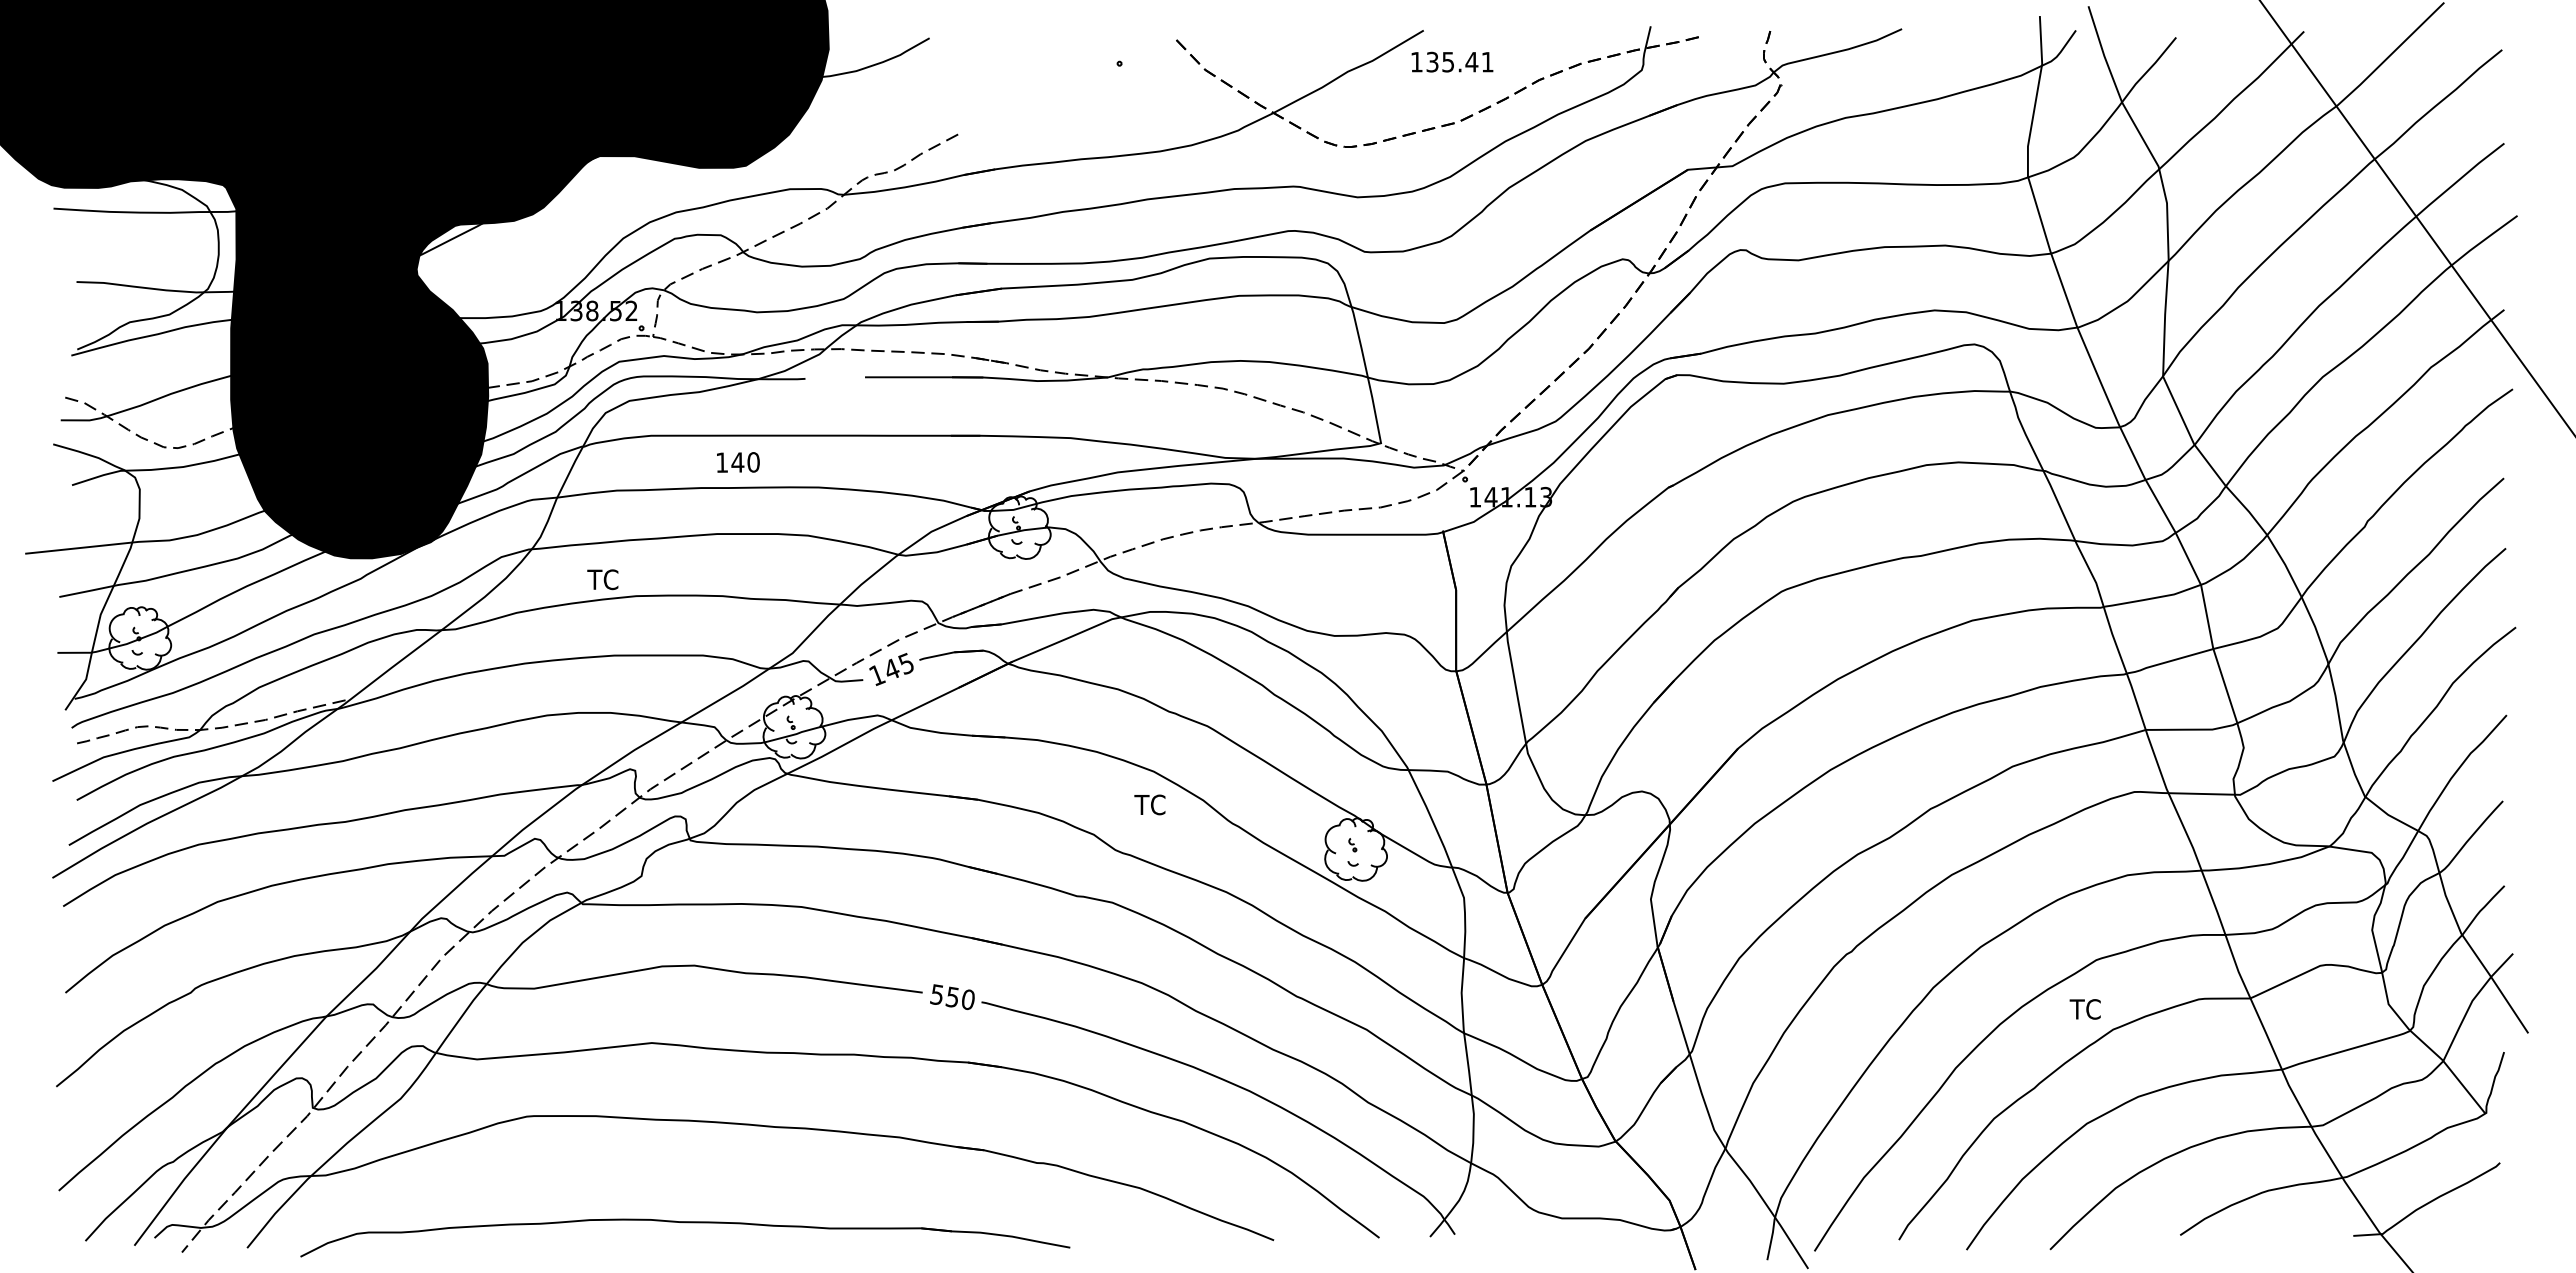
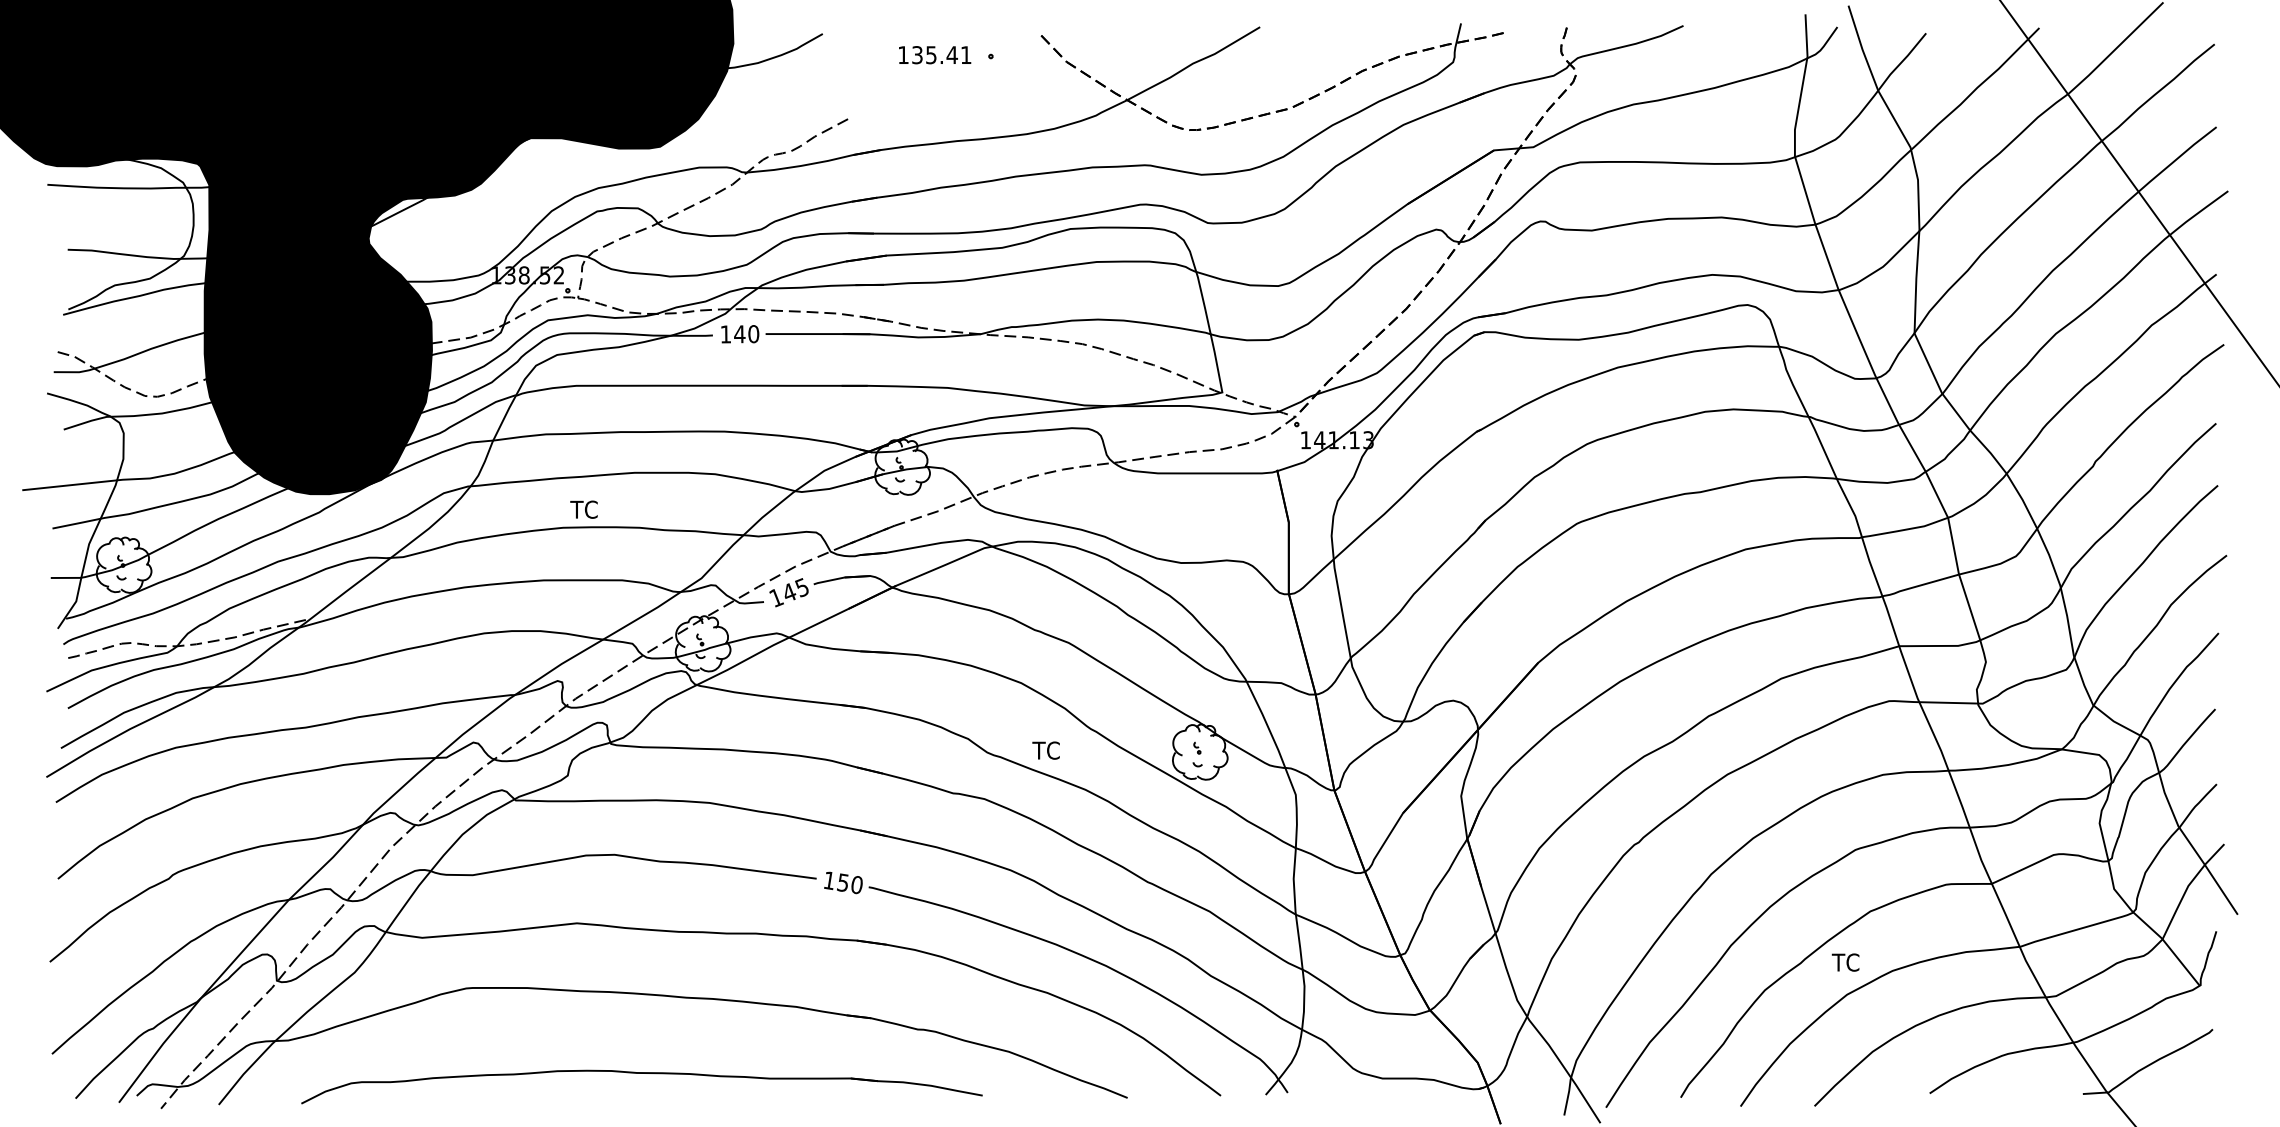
text: (1452, 61) -> (935, 54), moved
text: (738, 462) -> (740, 334), moved
text: (602, 579) -> (583, 509), moved
text: (1149, 804) -> (1045, 750), moved
text: (936, 994) -> (828, 880), 550 -> 150
text: (2084, 1009) -> (1844, 962), moved
part: (685, 1223) -> (642, 1074), moved

